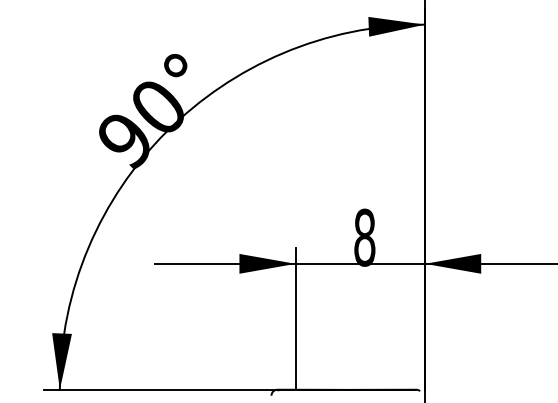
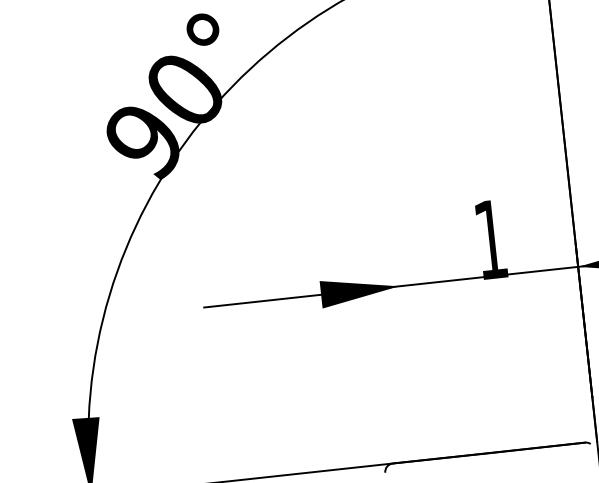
text: (364, 237) -> (490, 239), 8 -> 1
line: (295, 318) -> (407, 362), removed

